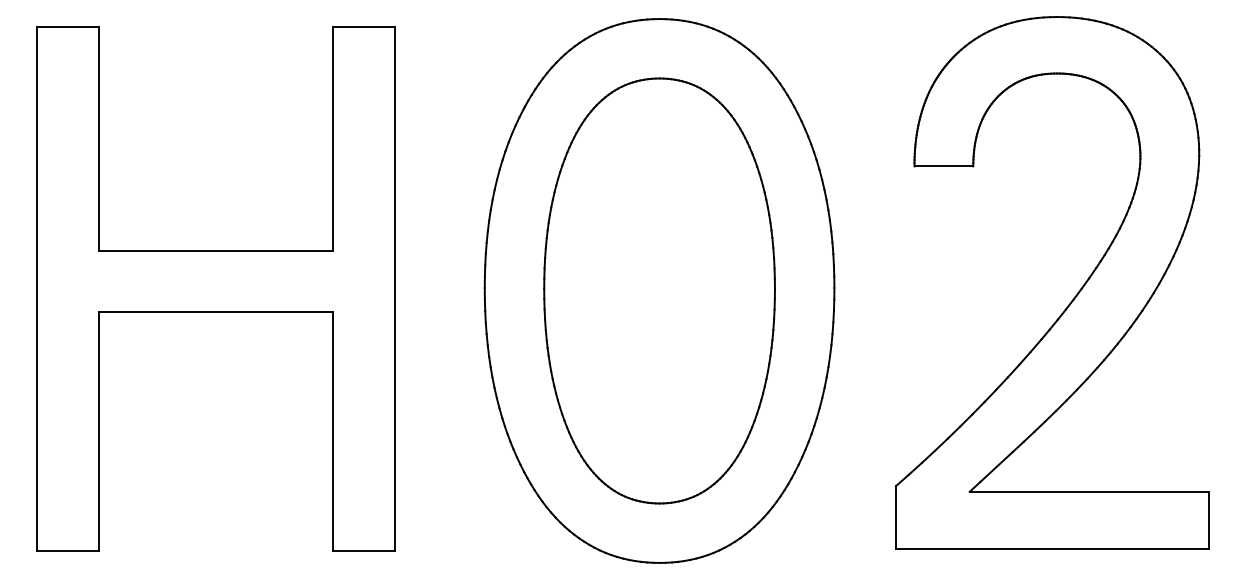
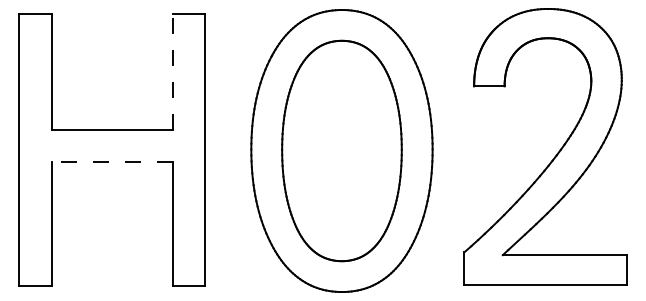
line: (332, 137) -> (172, 71), solid -> dashed
line: (217, 311) -> (112, 161), solid -> dashed

